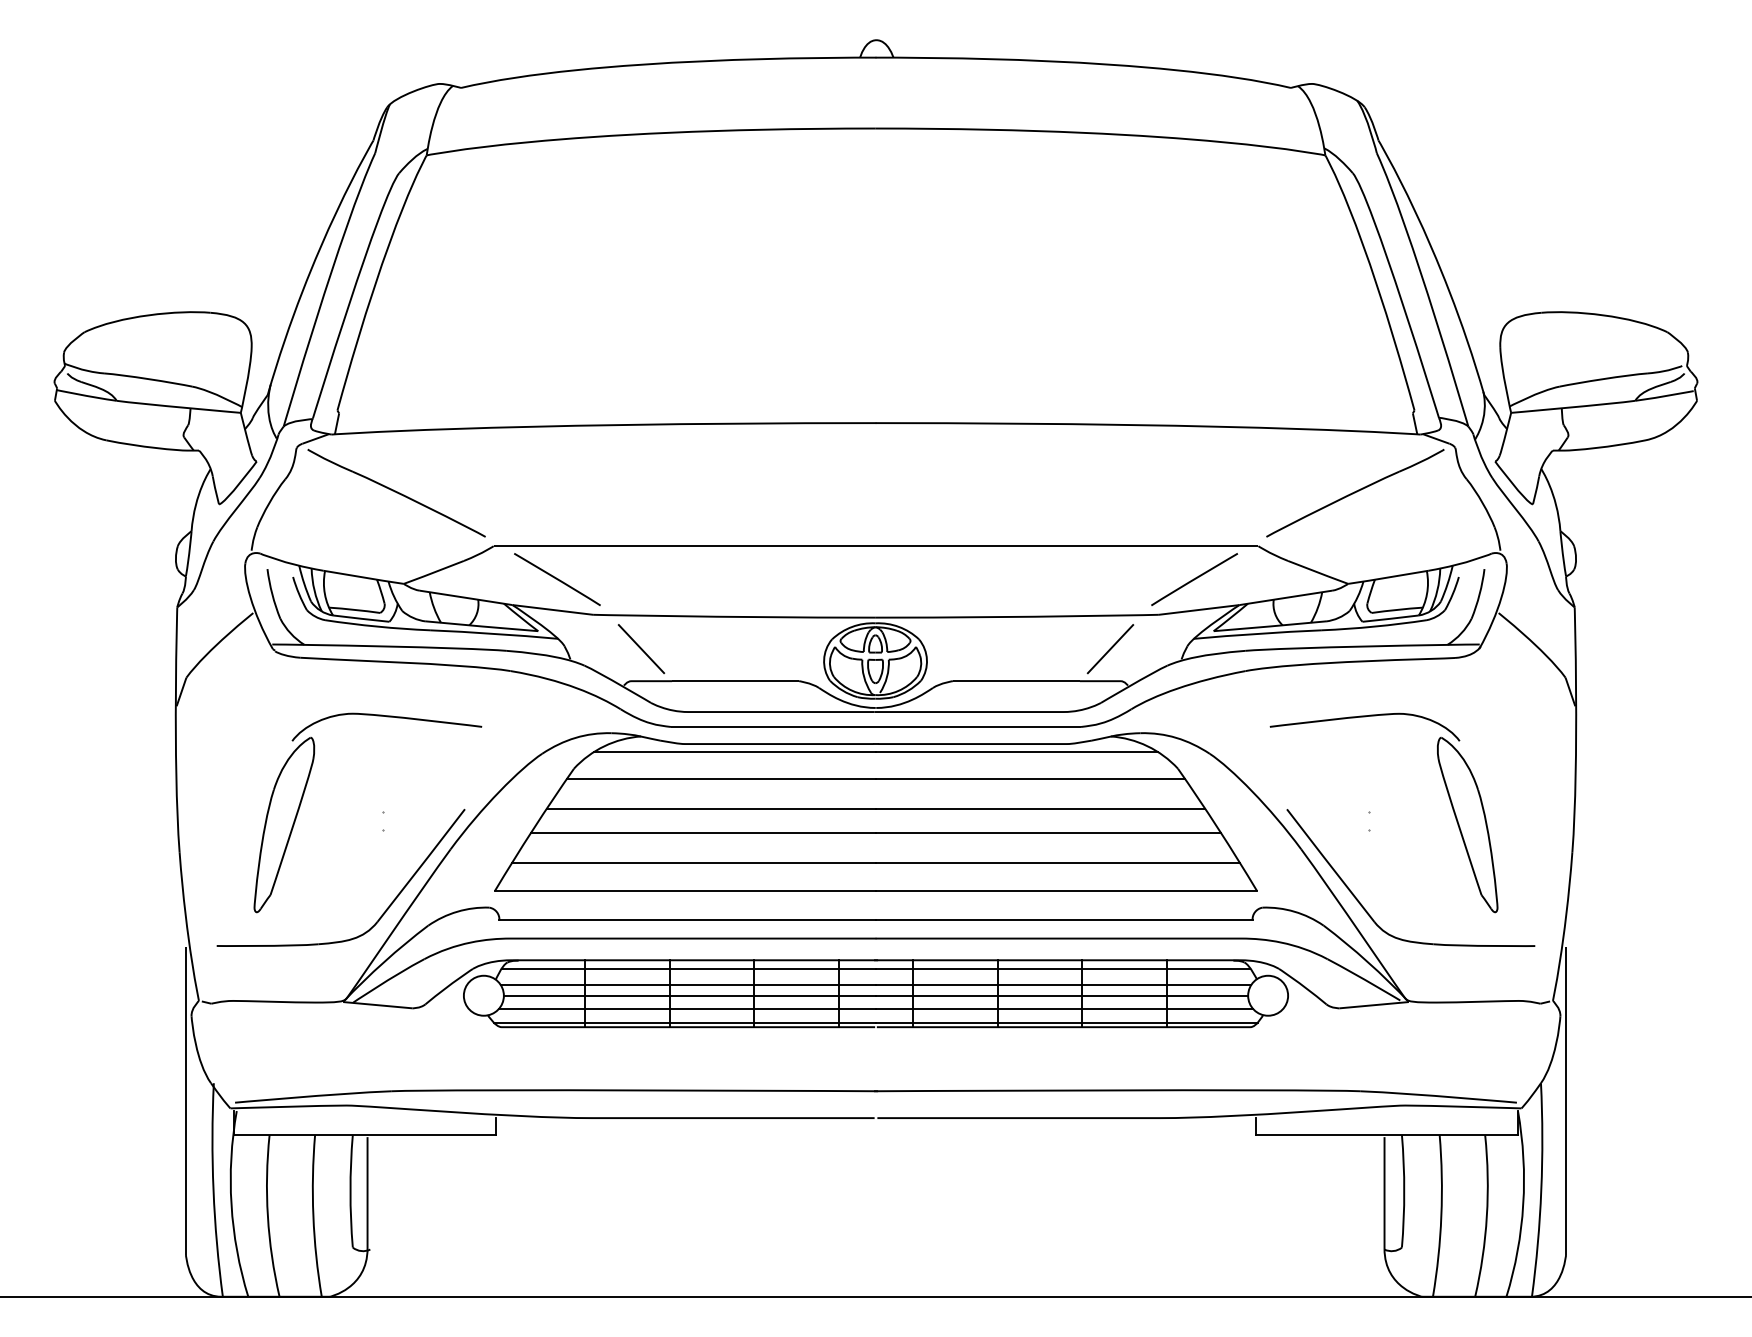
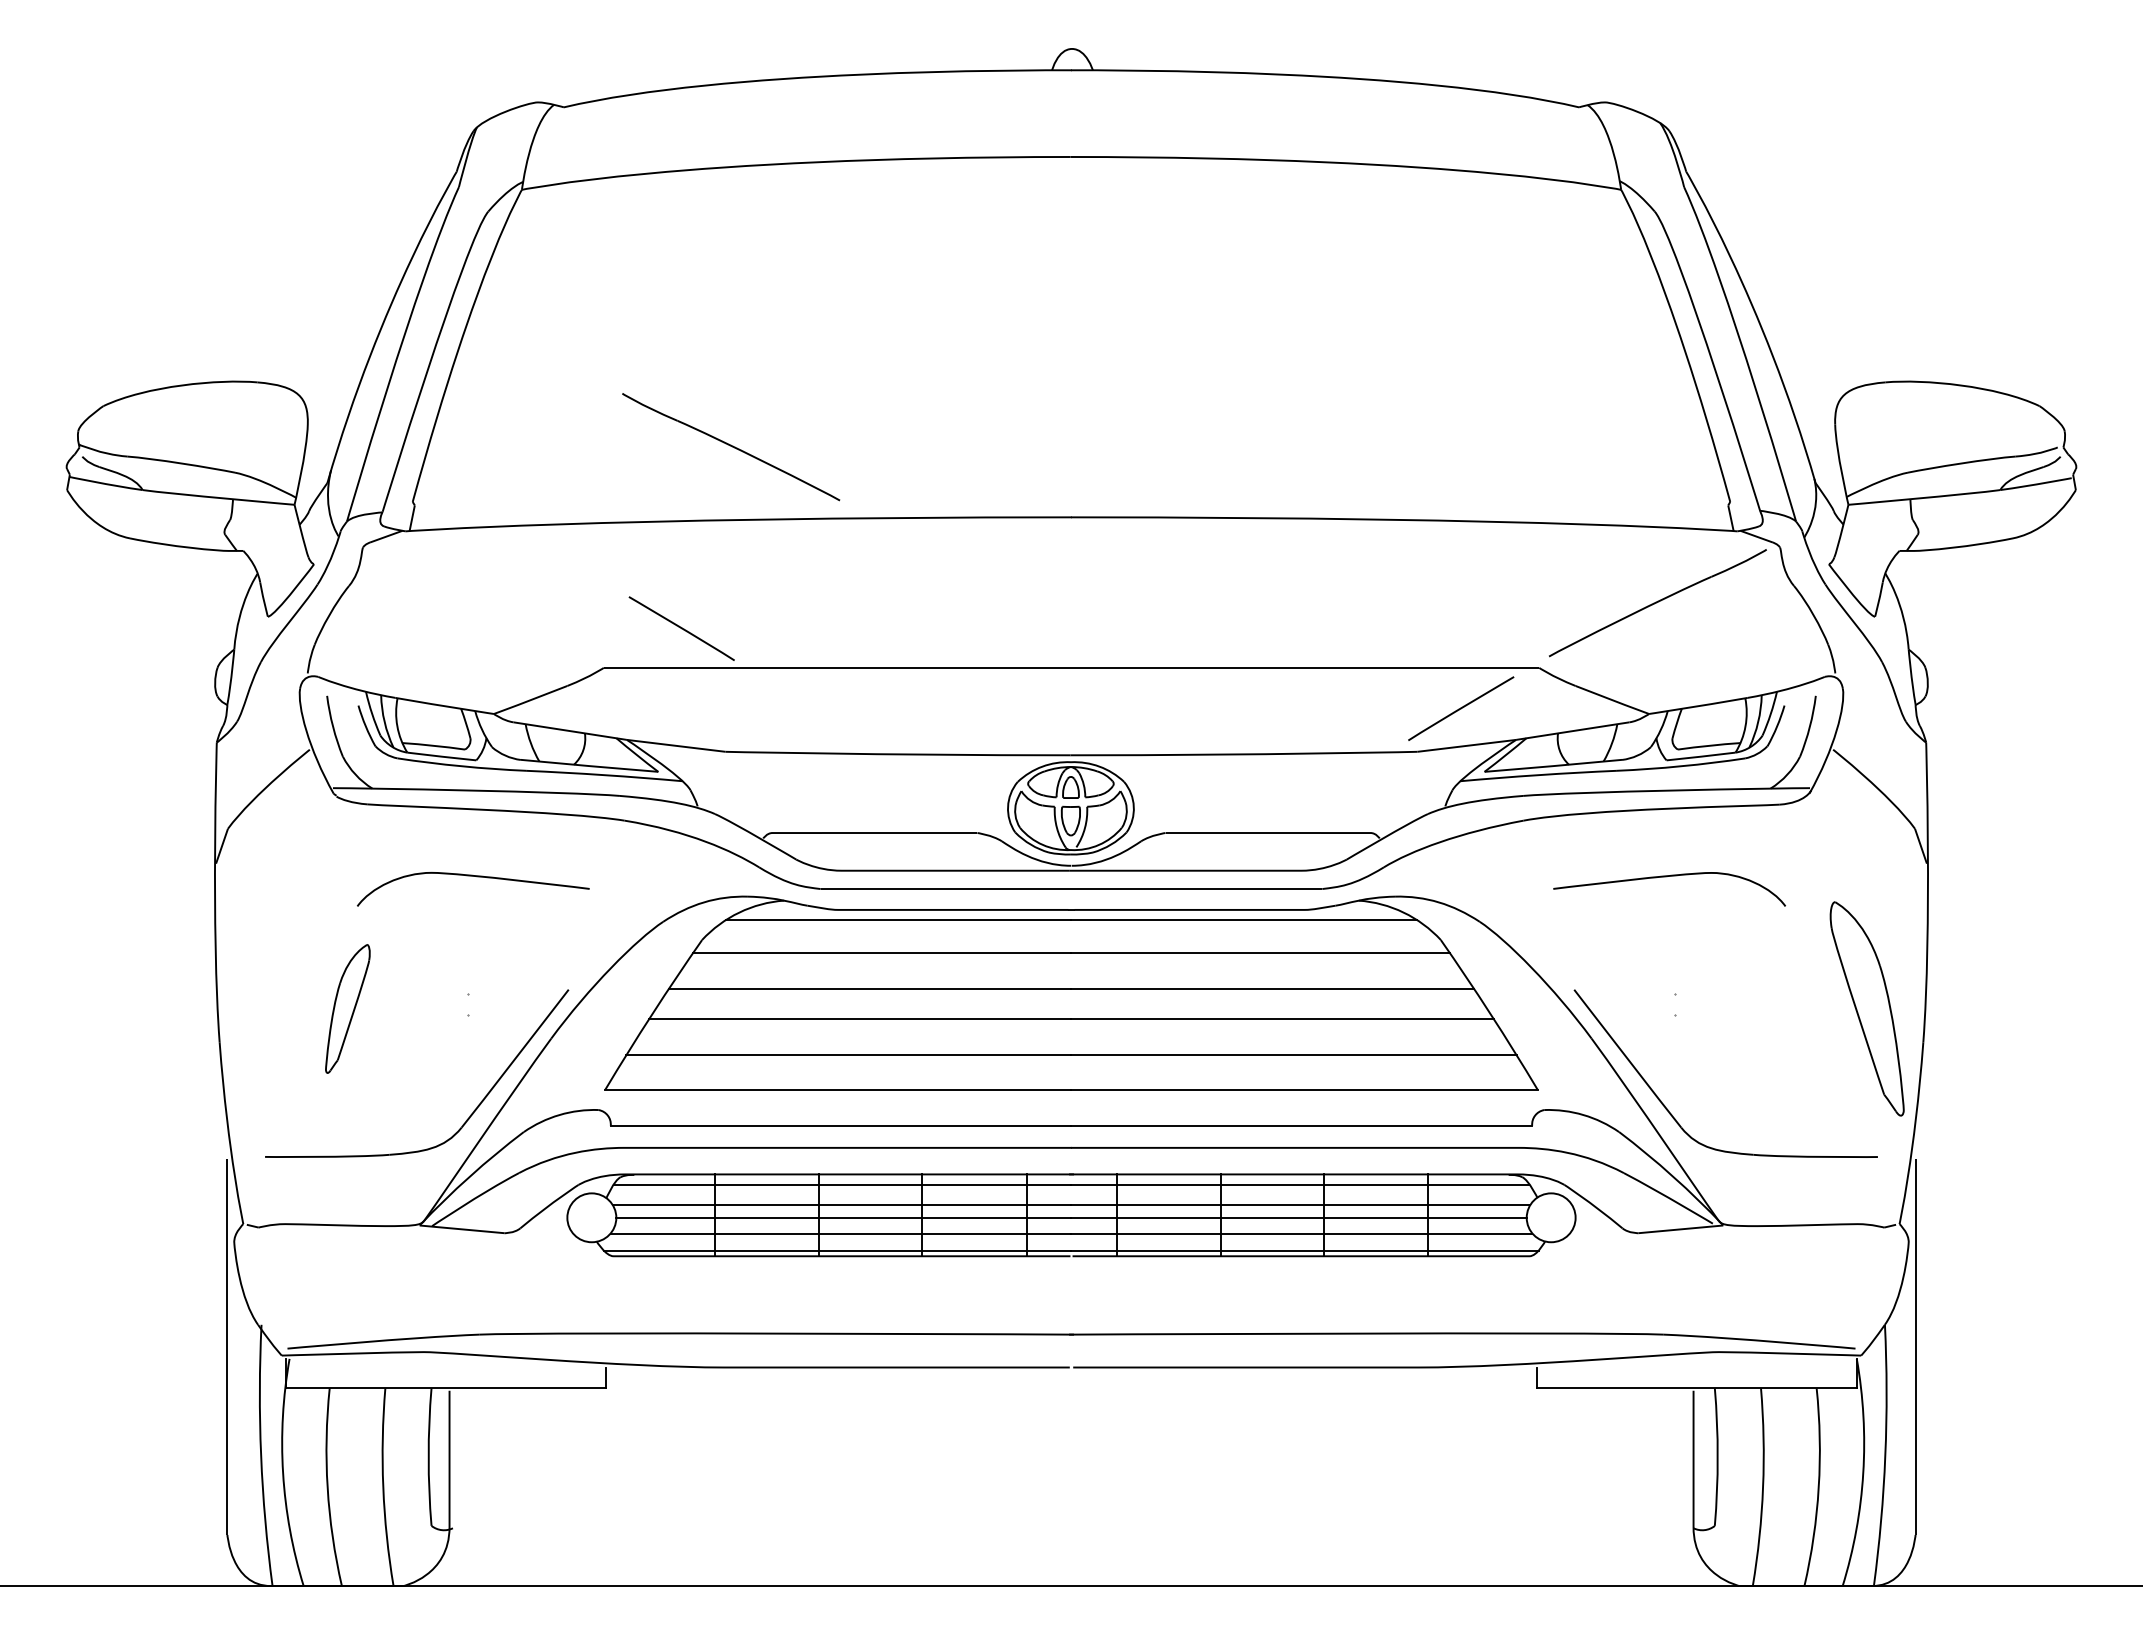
part: (396, 493) -> (731, 447), moved
line: (557, 579) -> (681, 628), moved
line: (641, 648) -> (784, 793), removed
line: (1110, 648) -> (1358, 793), removed
part: (284, 824) -> (347, 1008), size x0.6
part: (1467, 824) -> (1866, 1008), moved

